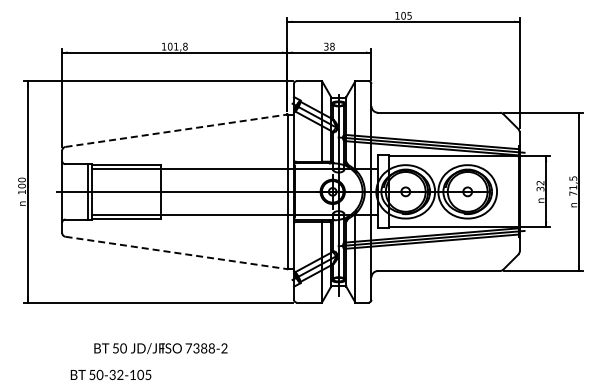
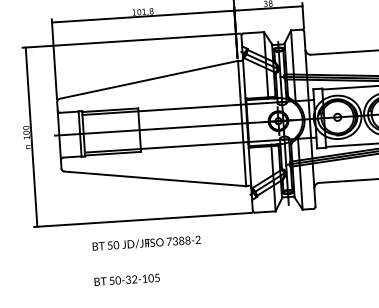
line: (177, 130) -> (149, 79), dashed -> solid
line: (177, 253) -> (155, 179), dashed -> solid
text: (160, 348) -> (146, 243), moved
text: (110, 374) -> (126, 279), moved

